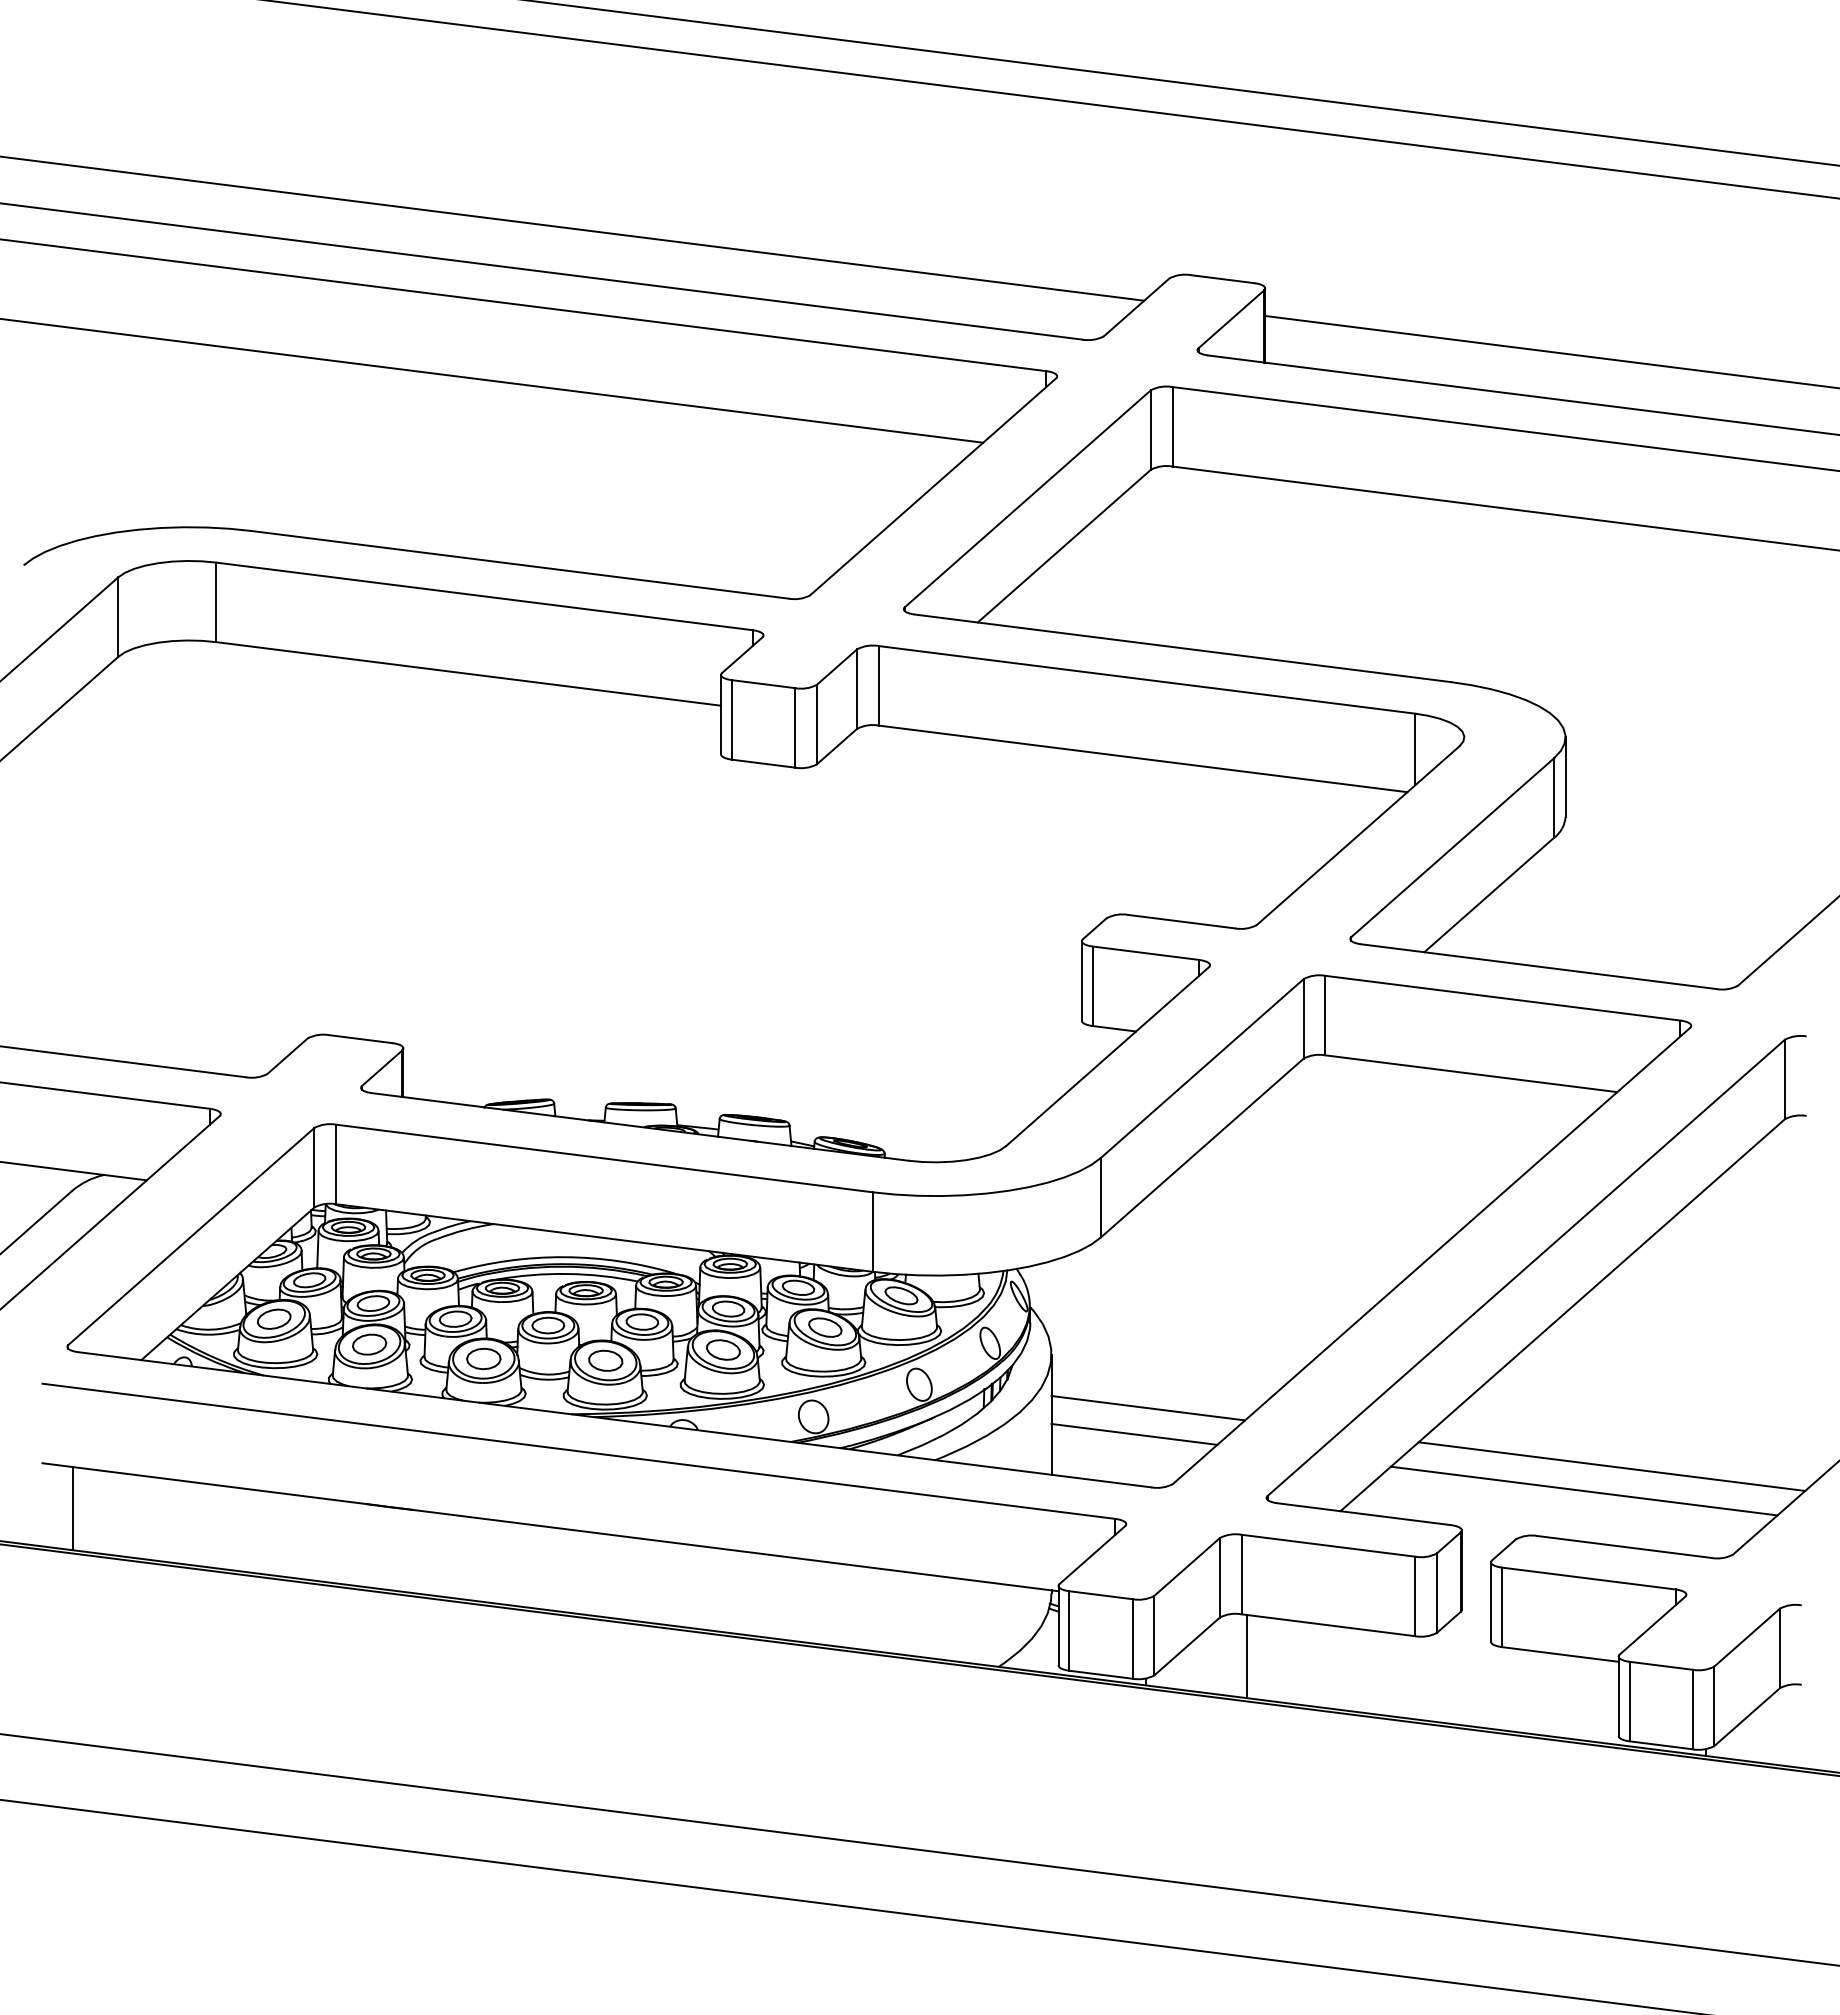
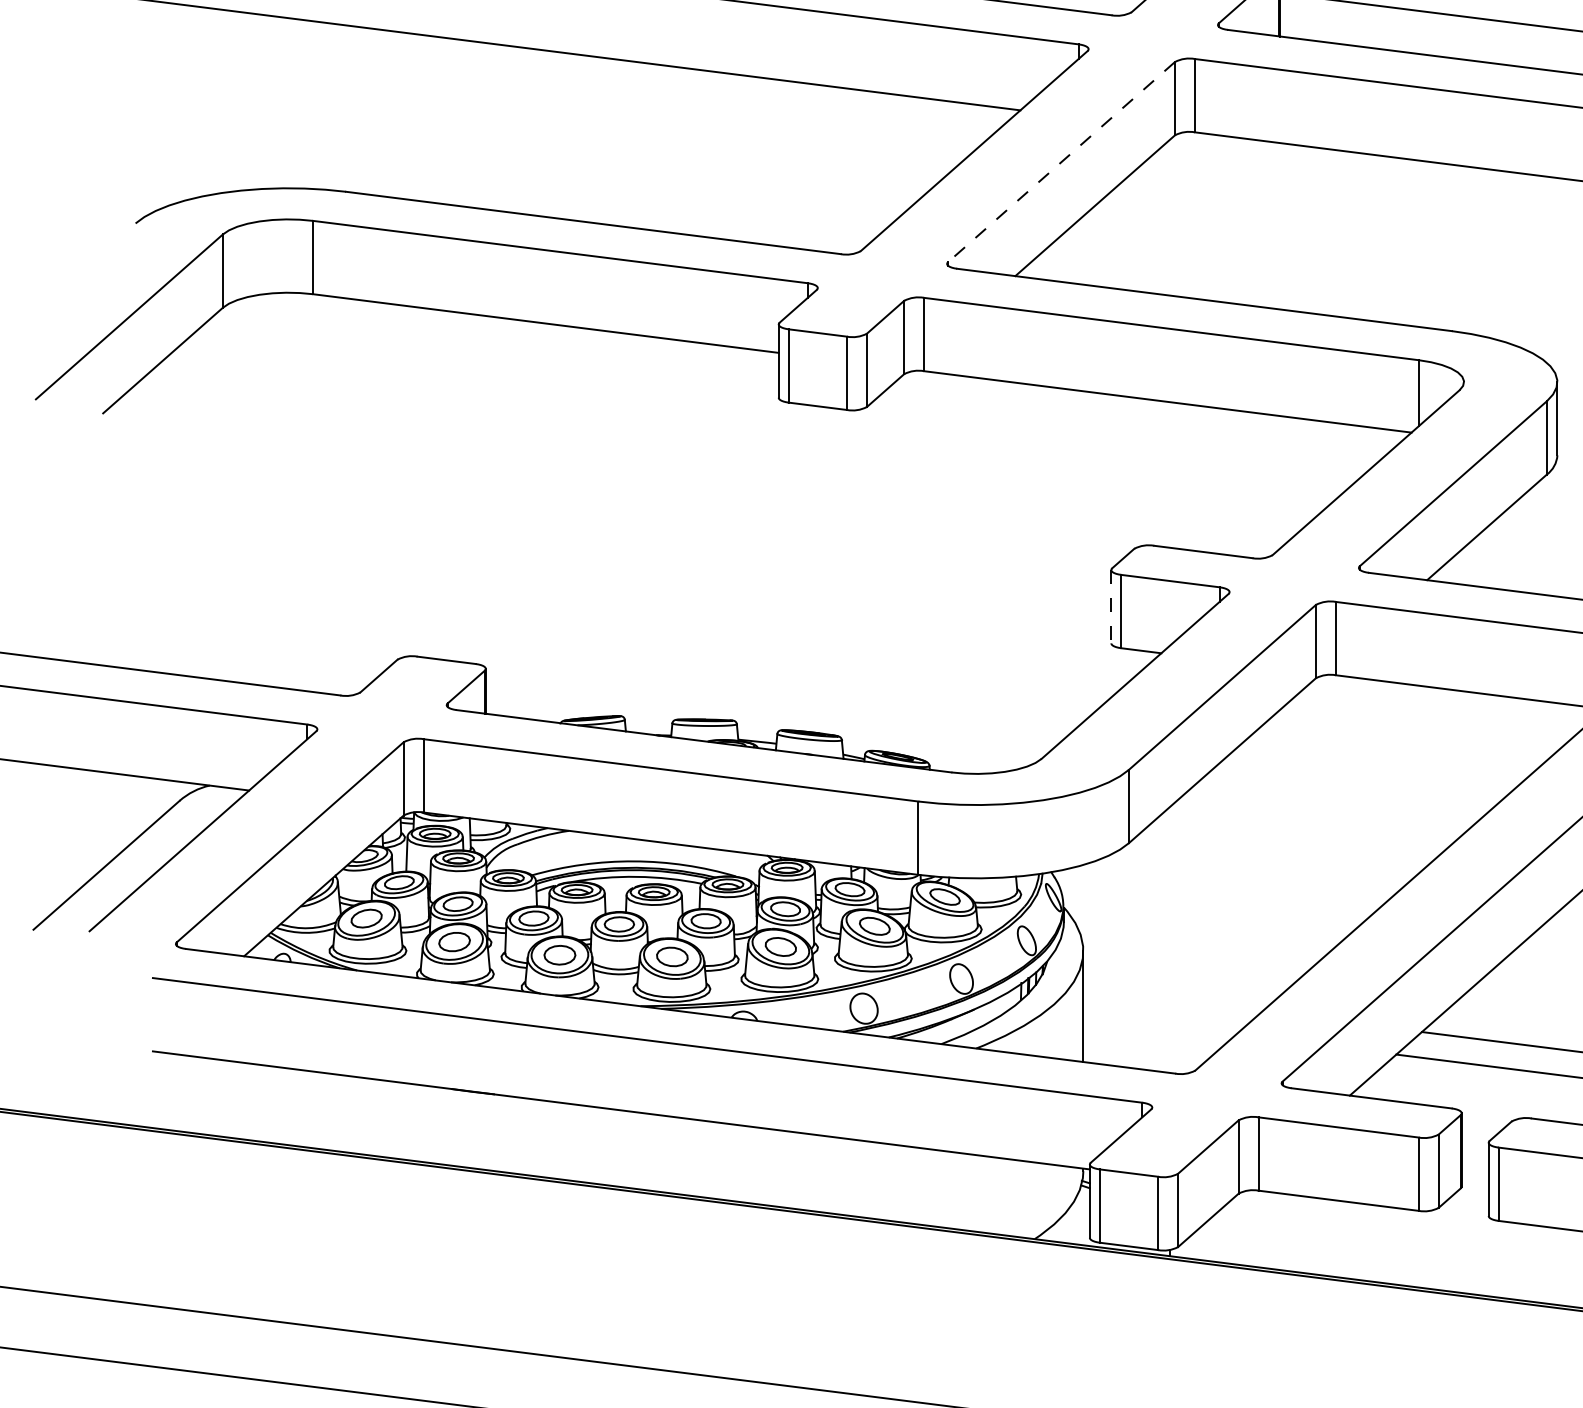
line: (1027, 499) -> (1061, 162), solid -> dashed
line: (1081, 981) -> (1111, 607), solid -> dashed
line: (1148, 1408) -> (1172, 1000), removed
line: (1134, 1433) -> (1159, 1023), removed
line: (73, 1508) -> (181, 1093), removed
line: (1246, 1656) -> (1263, 1229), removed

